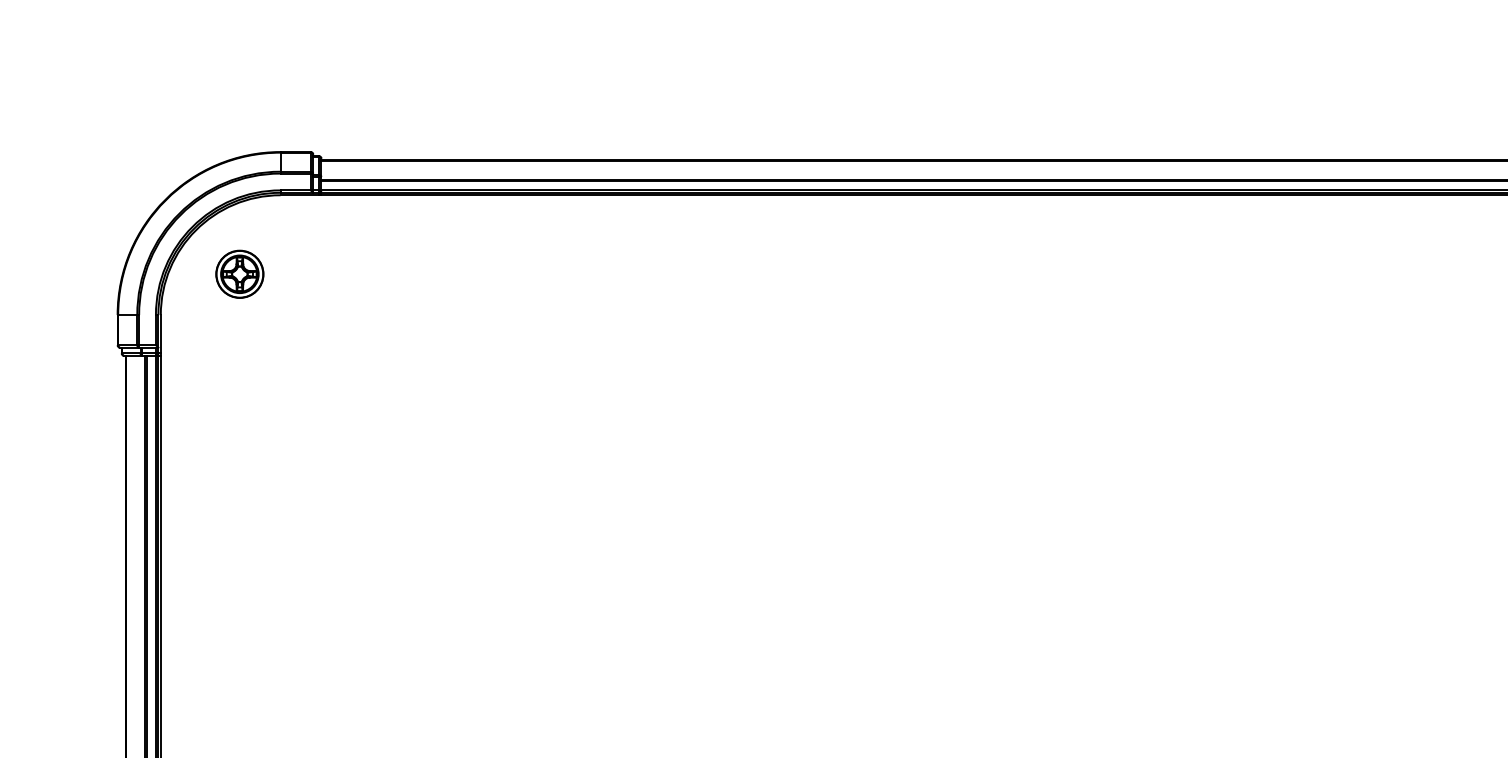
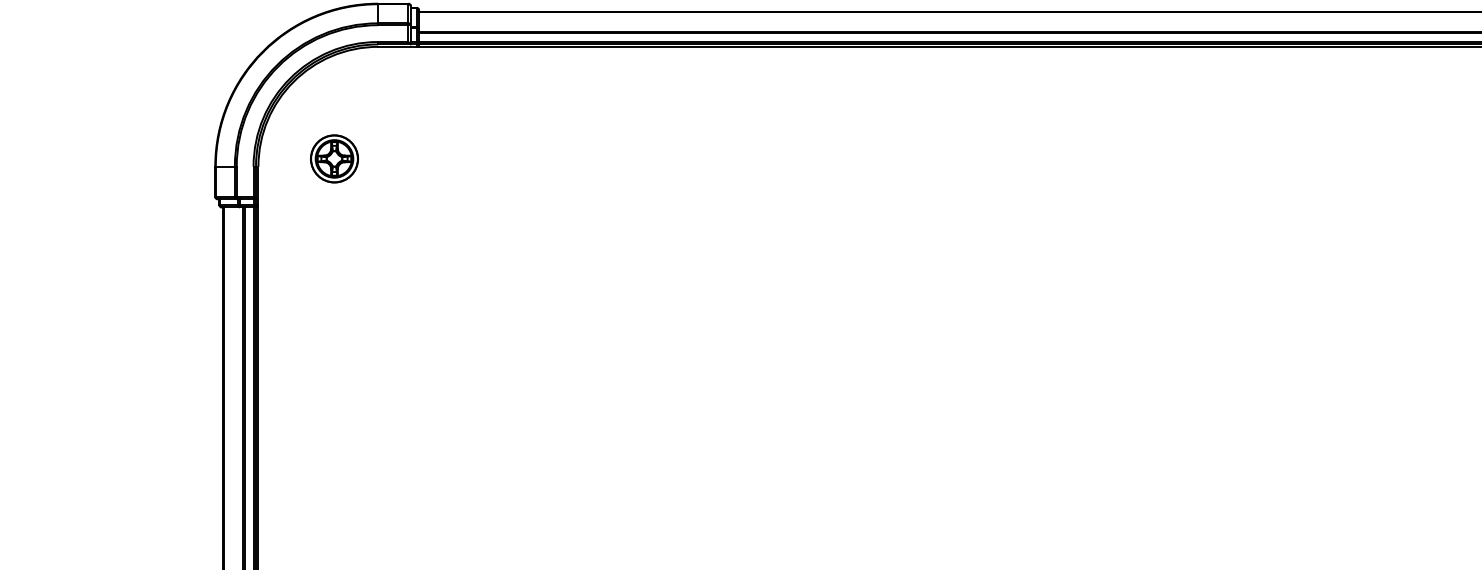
part: (239, 273) -> (334, 158), moved

